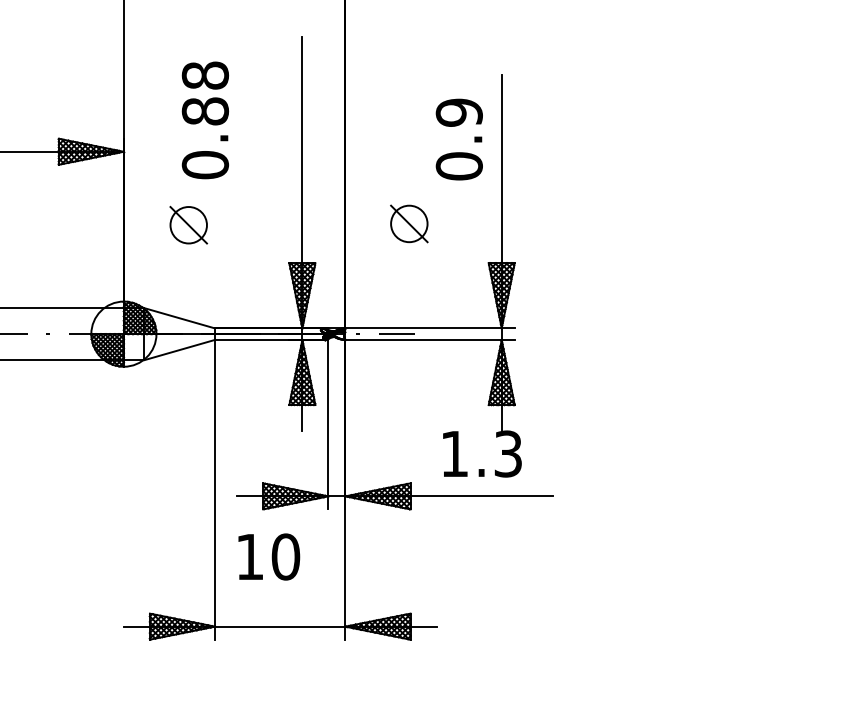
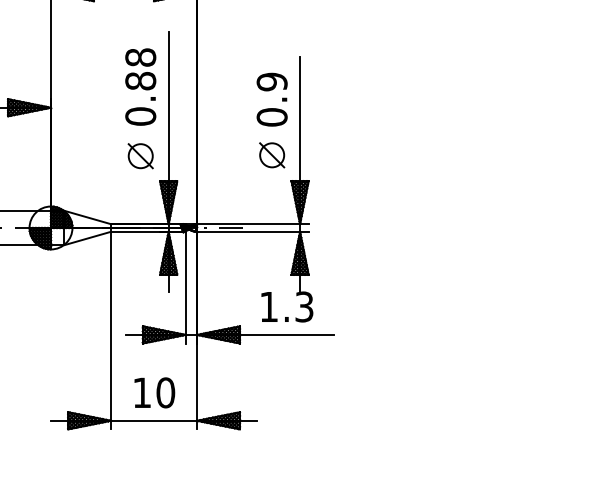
text: (205, 119) -> (140, 86), moved
part: (409, 224) -> (272, 155), moved
part: (188, 225) -> (140, 156), moved
text: (268, 556) -> (154, 392), moved

